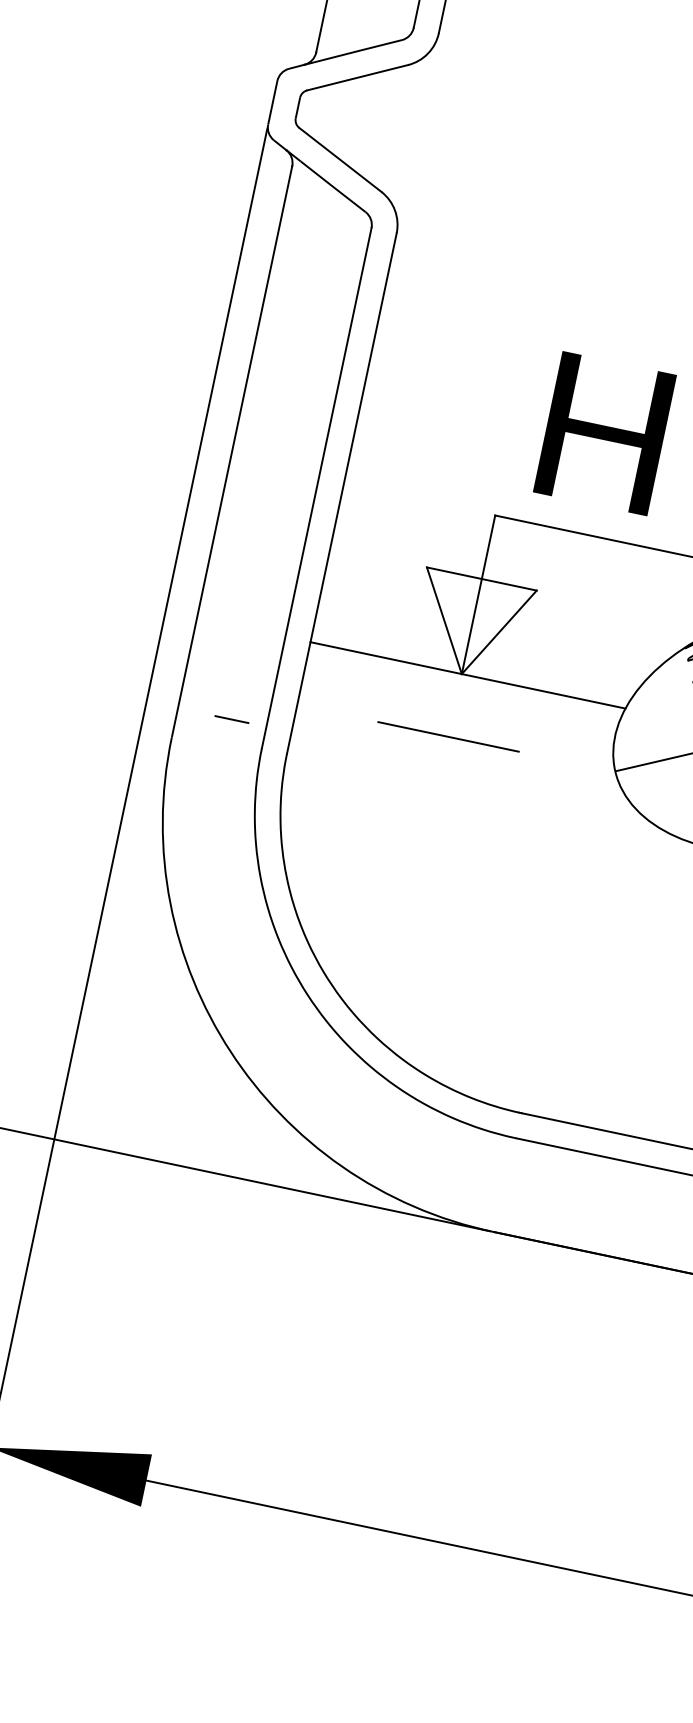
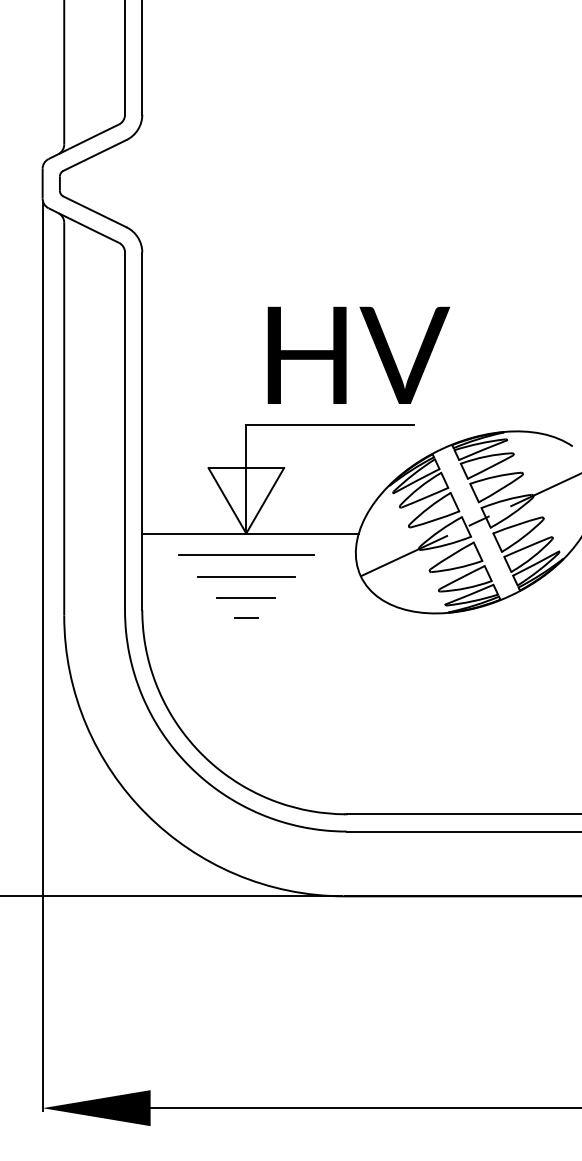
line: (453, 705) -> (245, 555), added
line: (232, 718) -> (246, 617), moved
line: (442, 768) -> (246, 598), added

